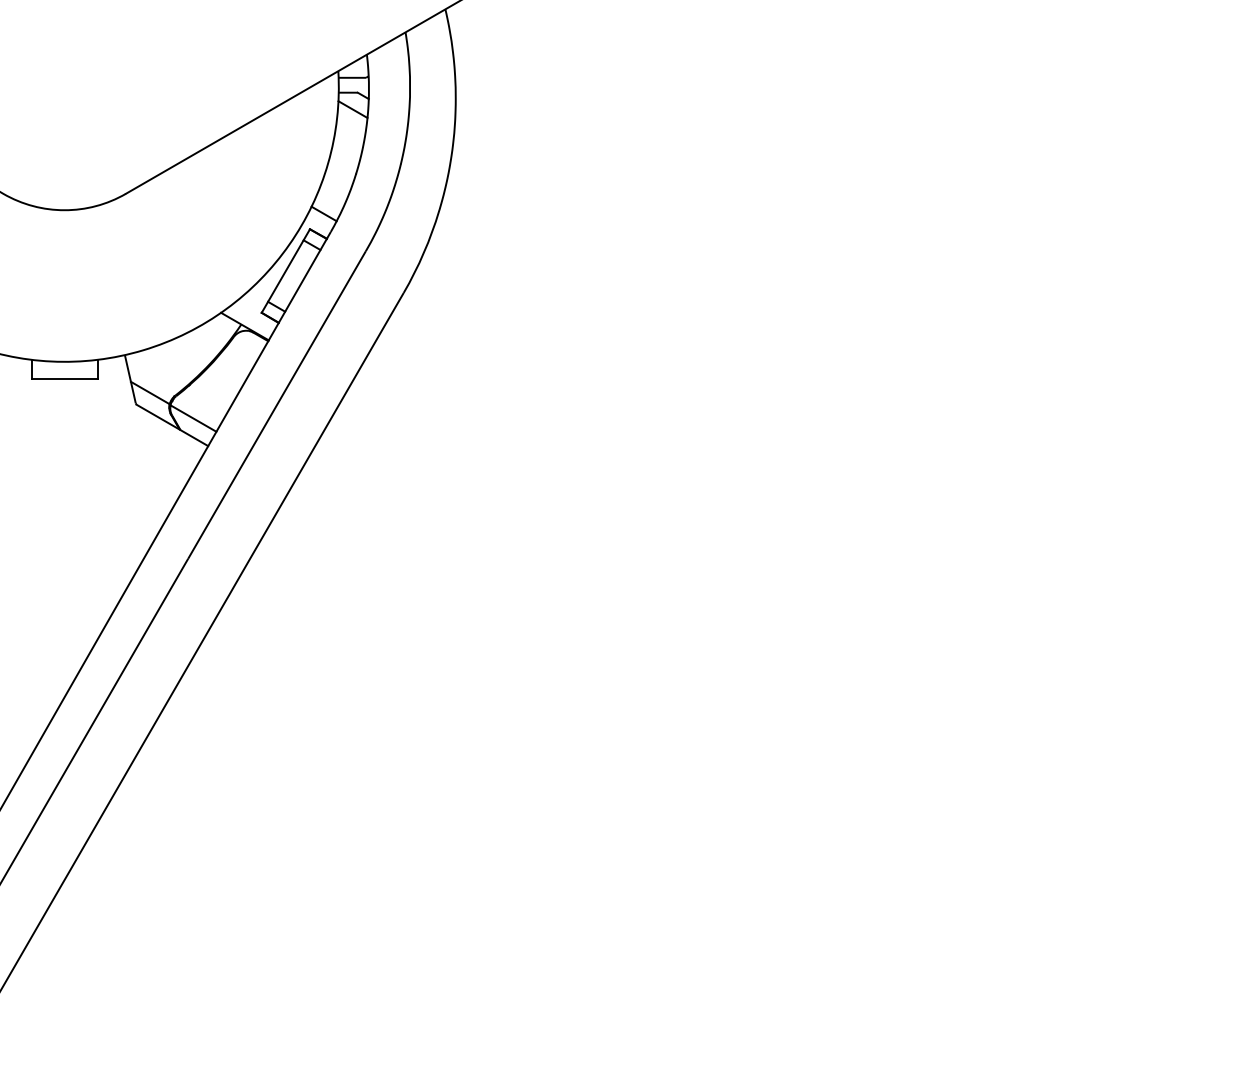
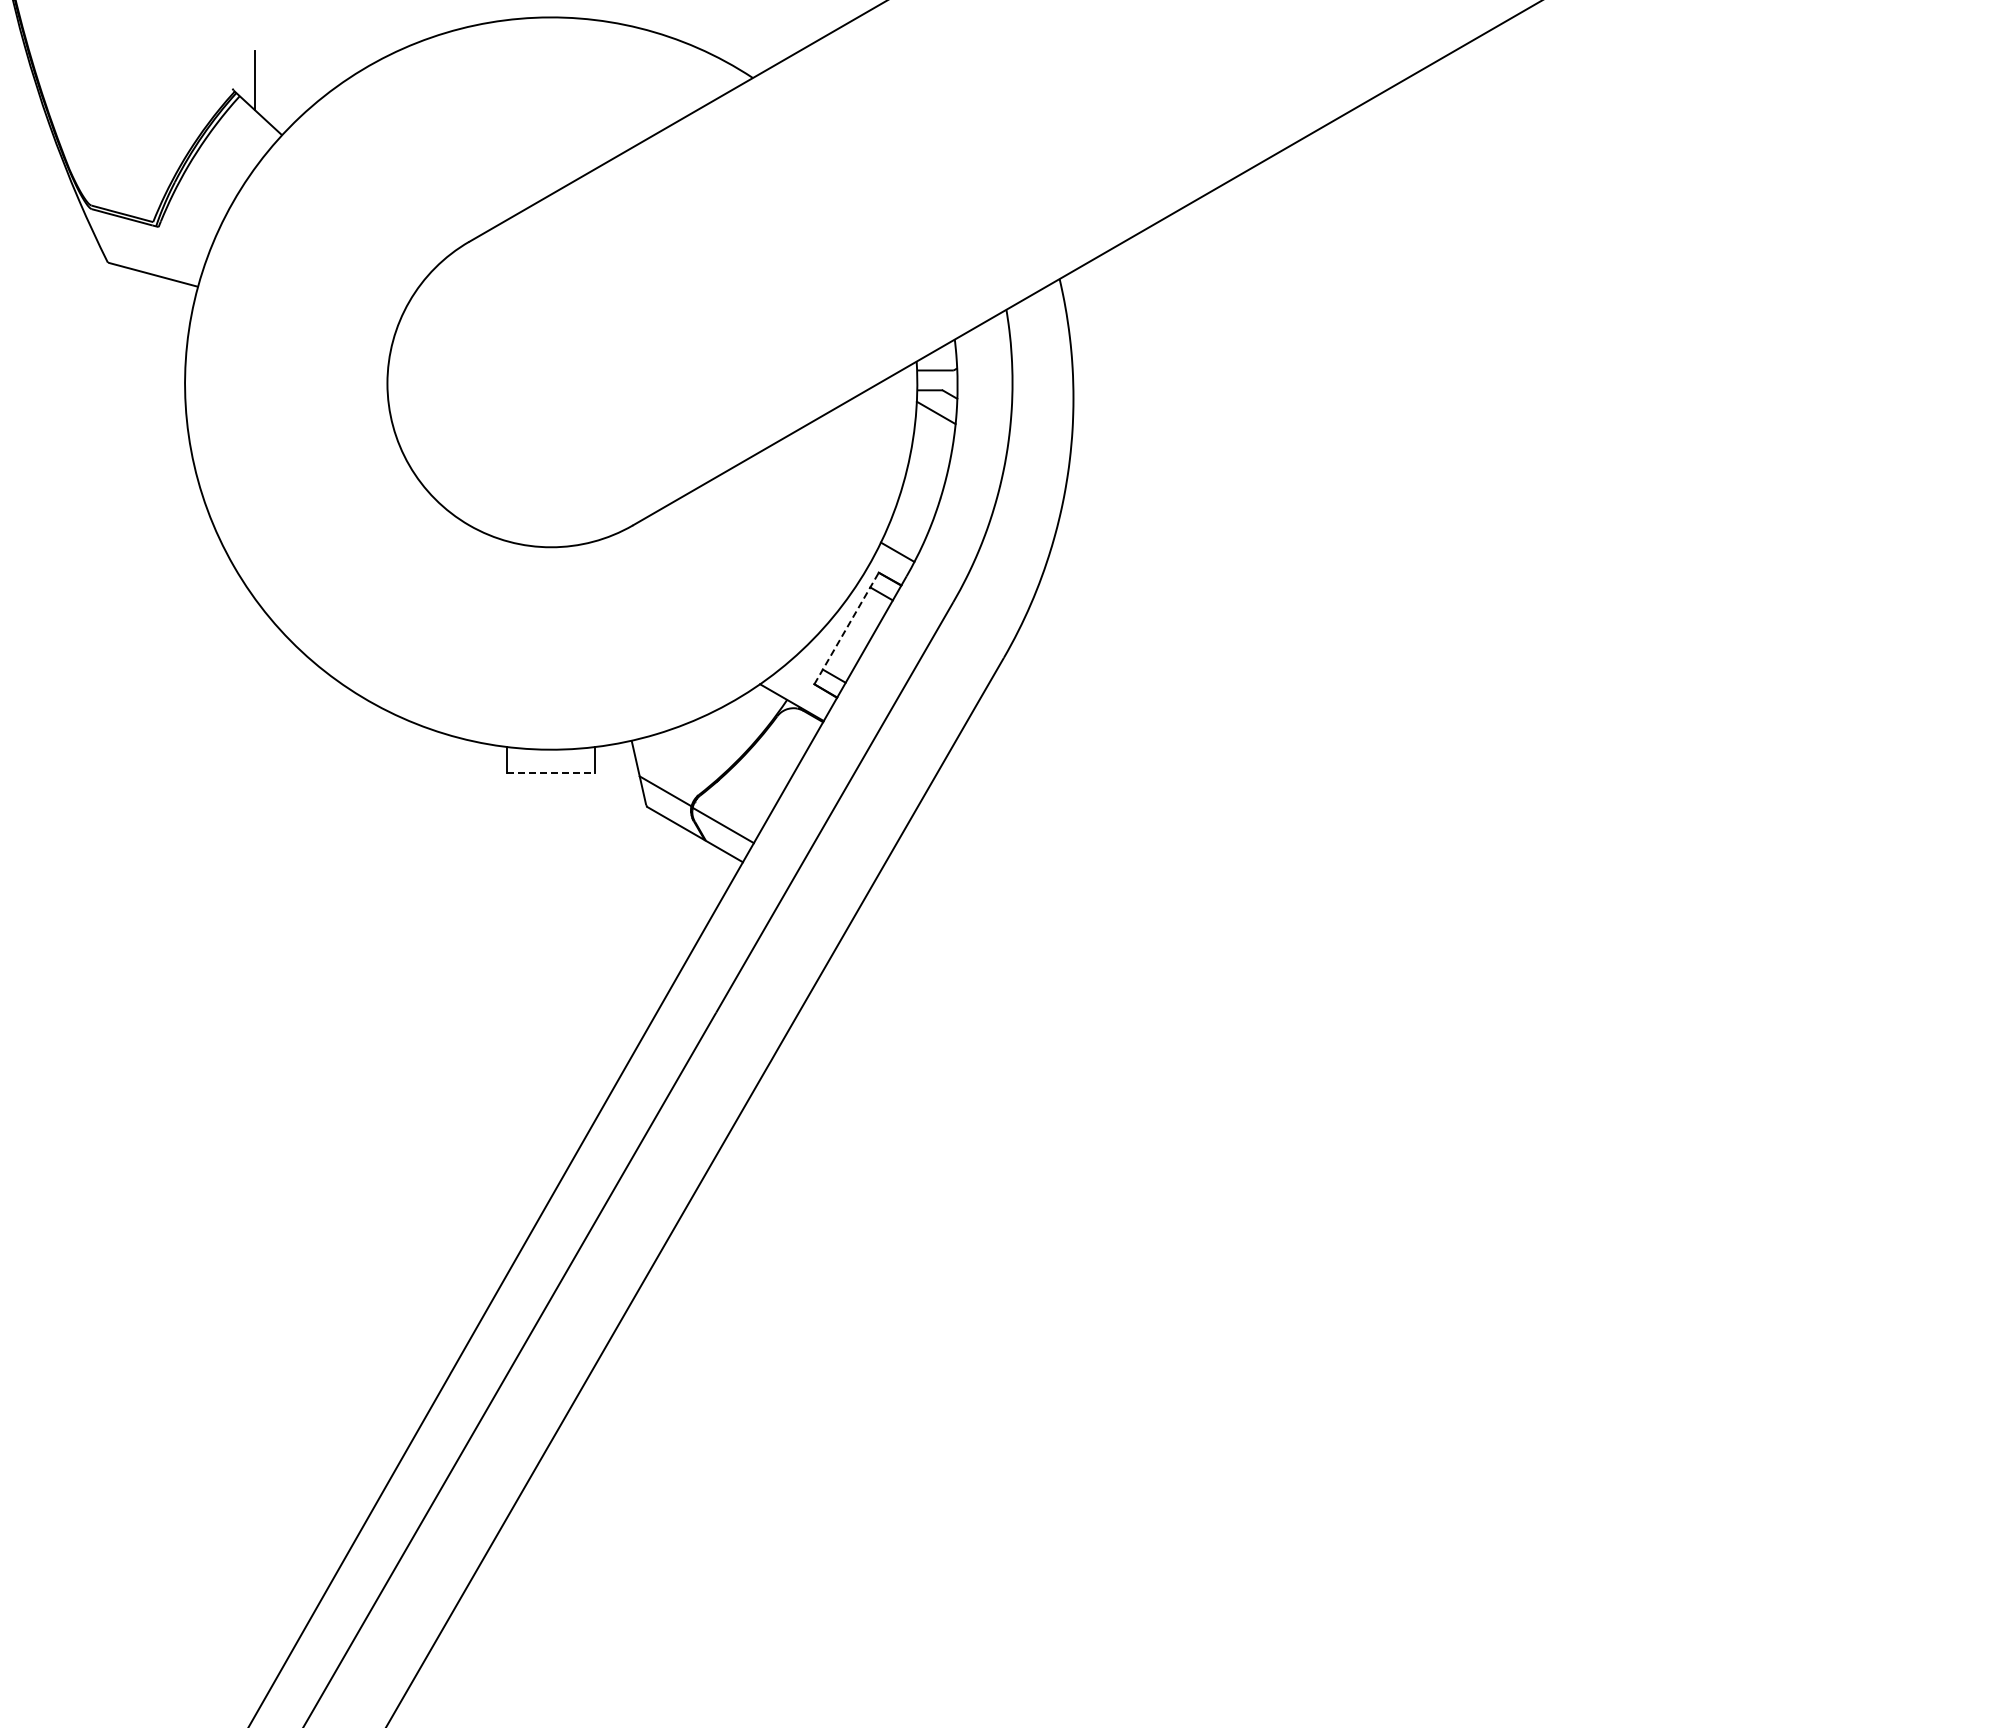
line: (285, 271) -> (846, 628), solid -> dashed
line: (64, 378) -> (551, 772), solid -> dashed

